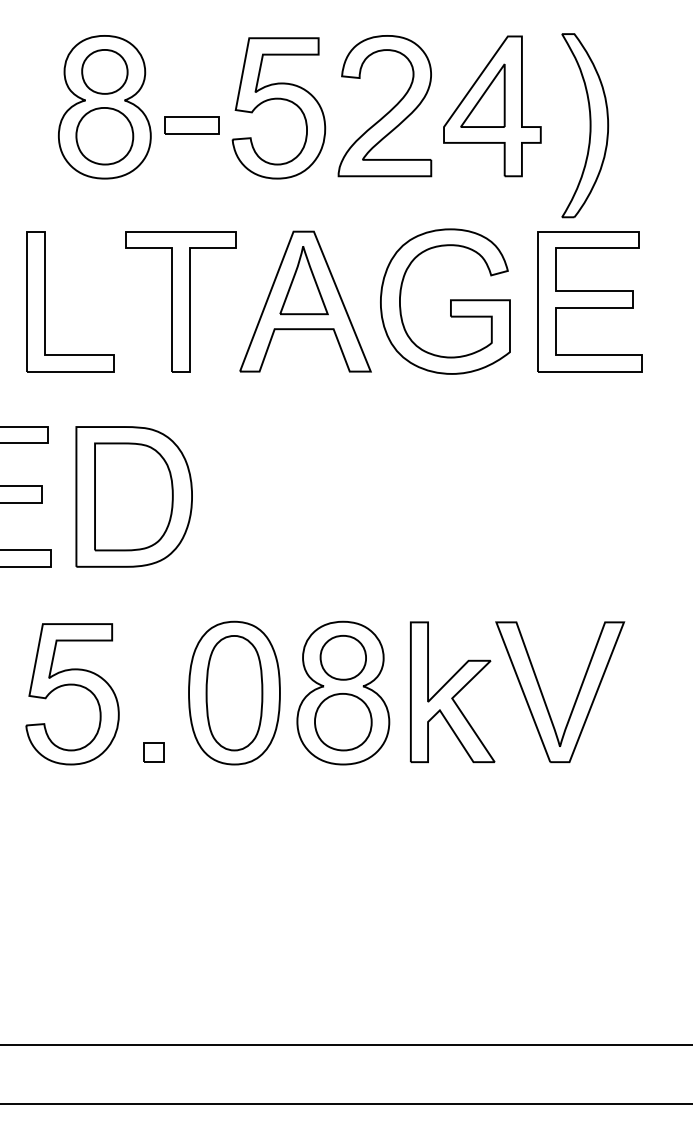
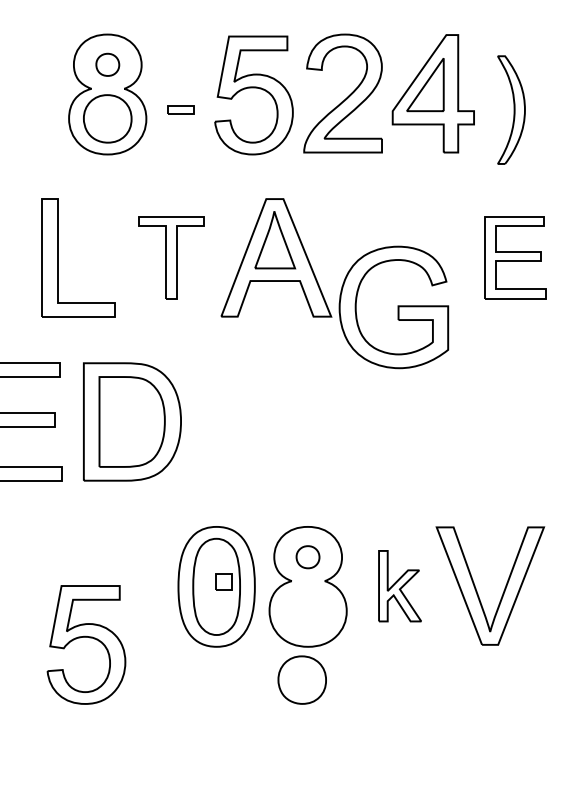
part: (104, 71) -> (107, 64), size x0.6
part: (191, 125) -> (180, 109), size x0.6
part: (585, 125) -> (511, 109), size x0.7
part: (180, 301) -> (171, 257), size x0.7
part: (445, 301) -> (393, 307), moved
part: (589, 301) -> (514, 257), size x0.7
part: (342, 657) -> (307, 556), size x0.6
part: (72, 685) -> (86, 637), moved
part: (452, 692) -> (399, 586), size x0.6
part: (343, 722) -> (302, 680), moved
part: (153, 752) -> (223, 582), moved

